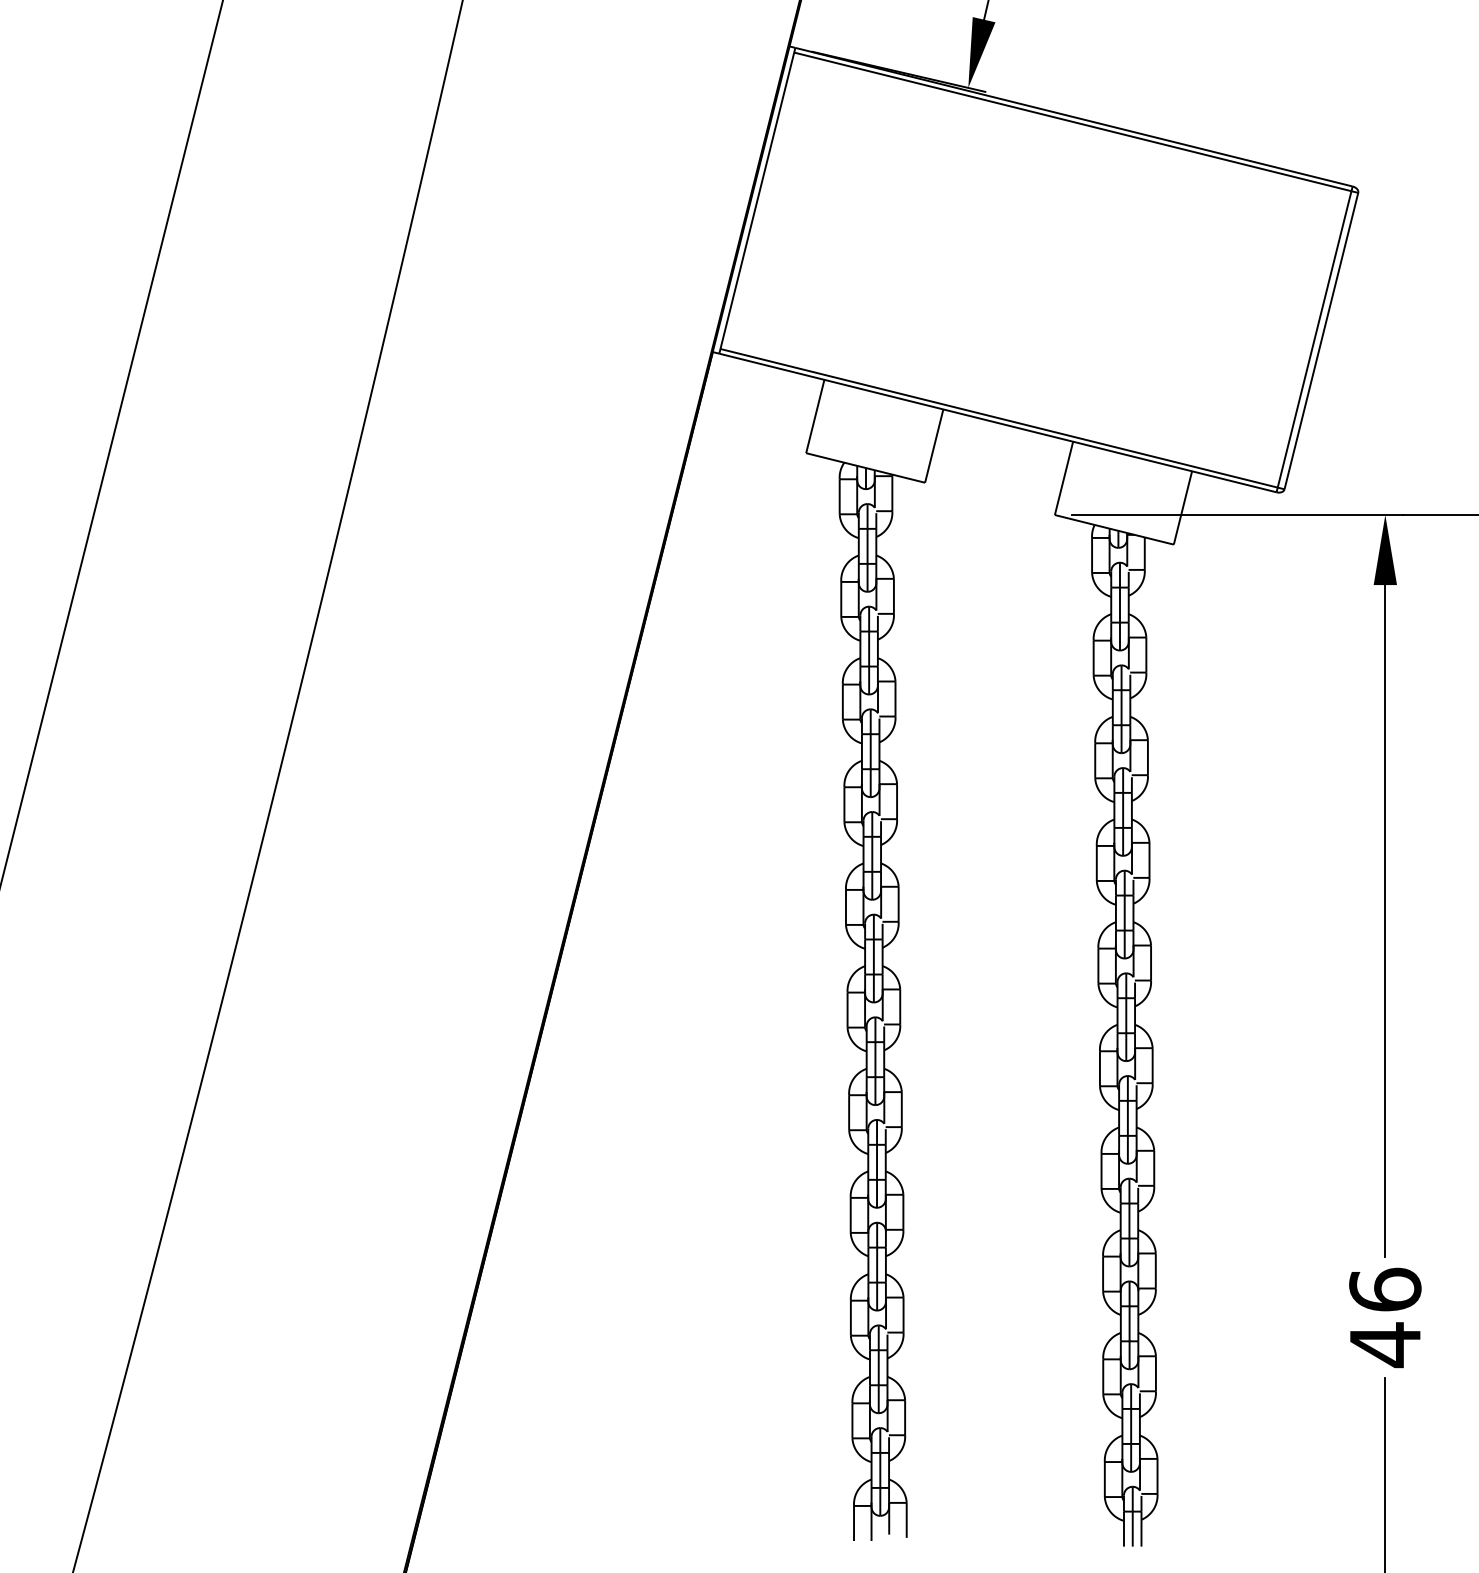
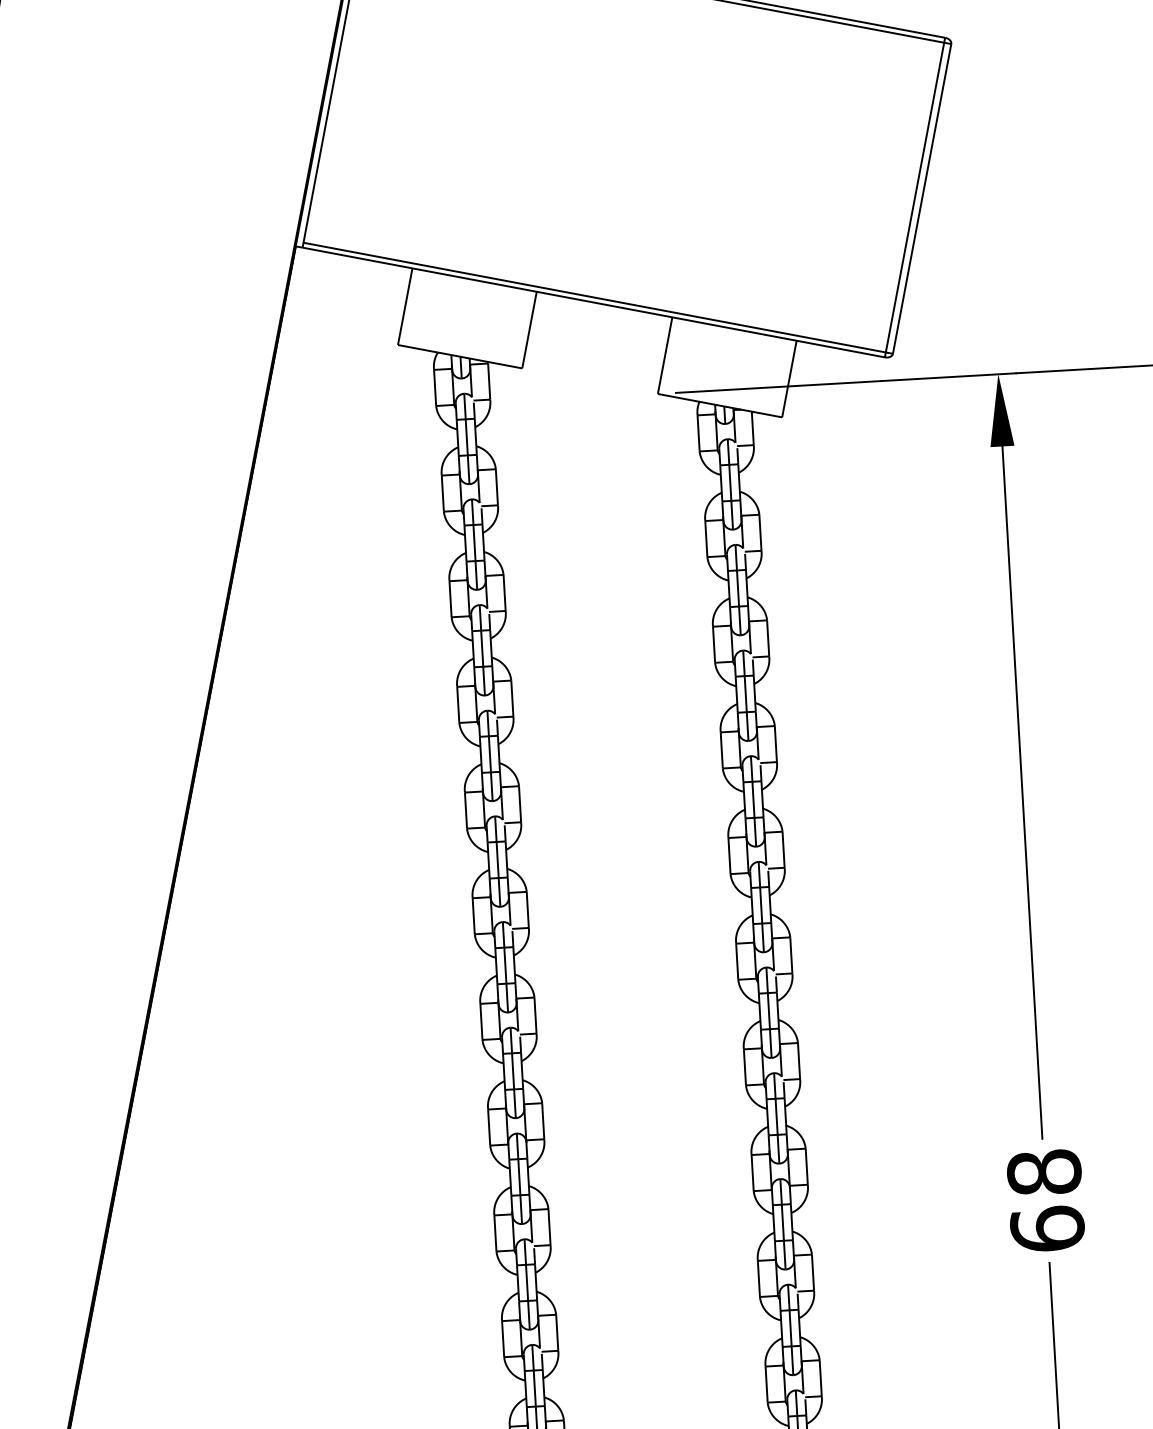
text: (1385, 1317) -> (1046, 1201), 46 -> 68

